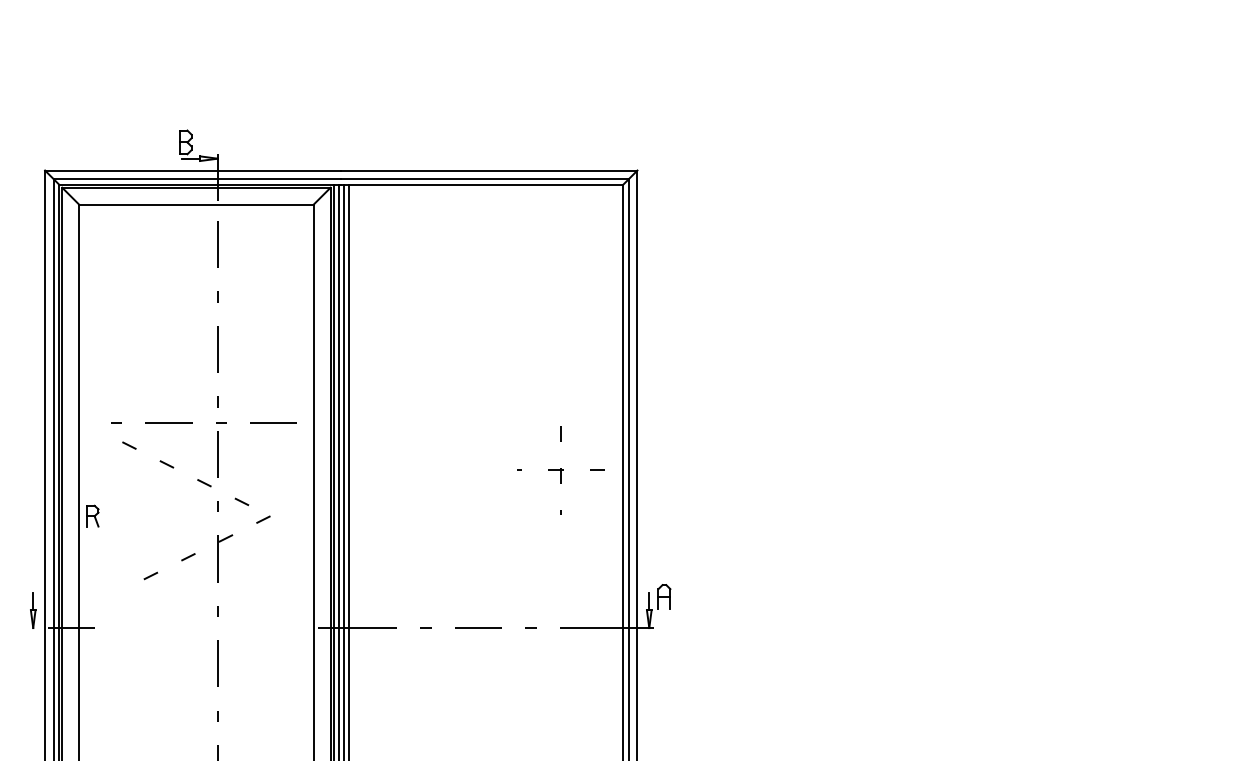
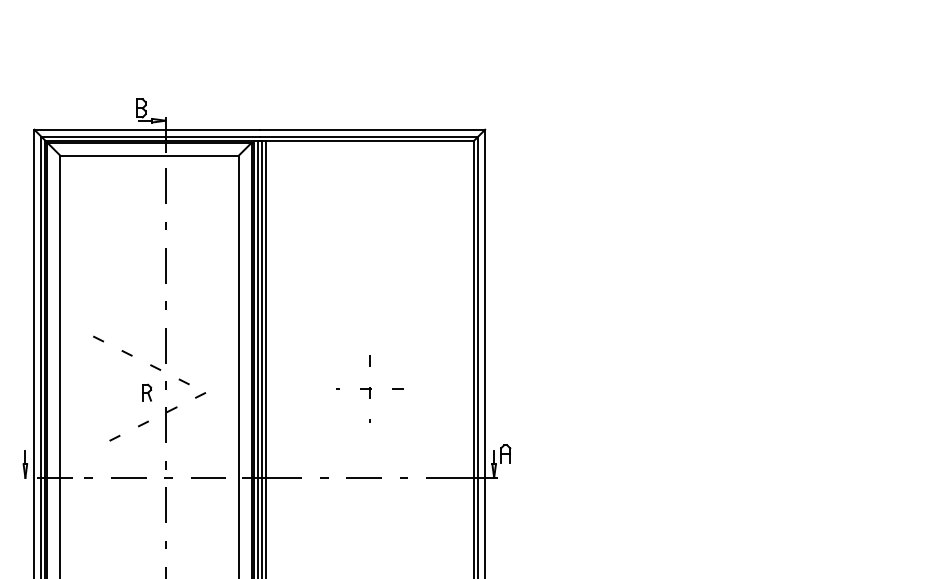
line: (192, 422) -> (146, 477), moved
part: (560, 469) -> (369, 388), moved
part: (93, 515) -> (147, 392), moved

